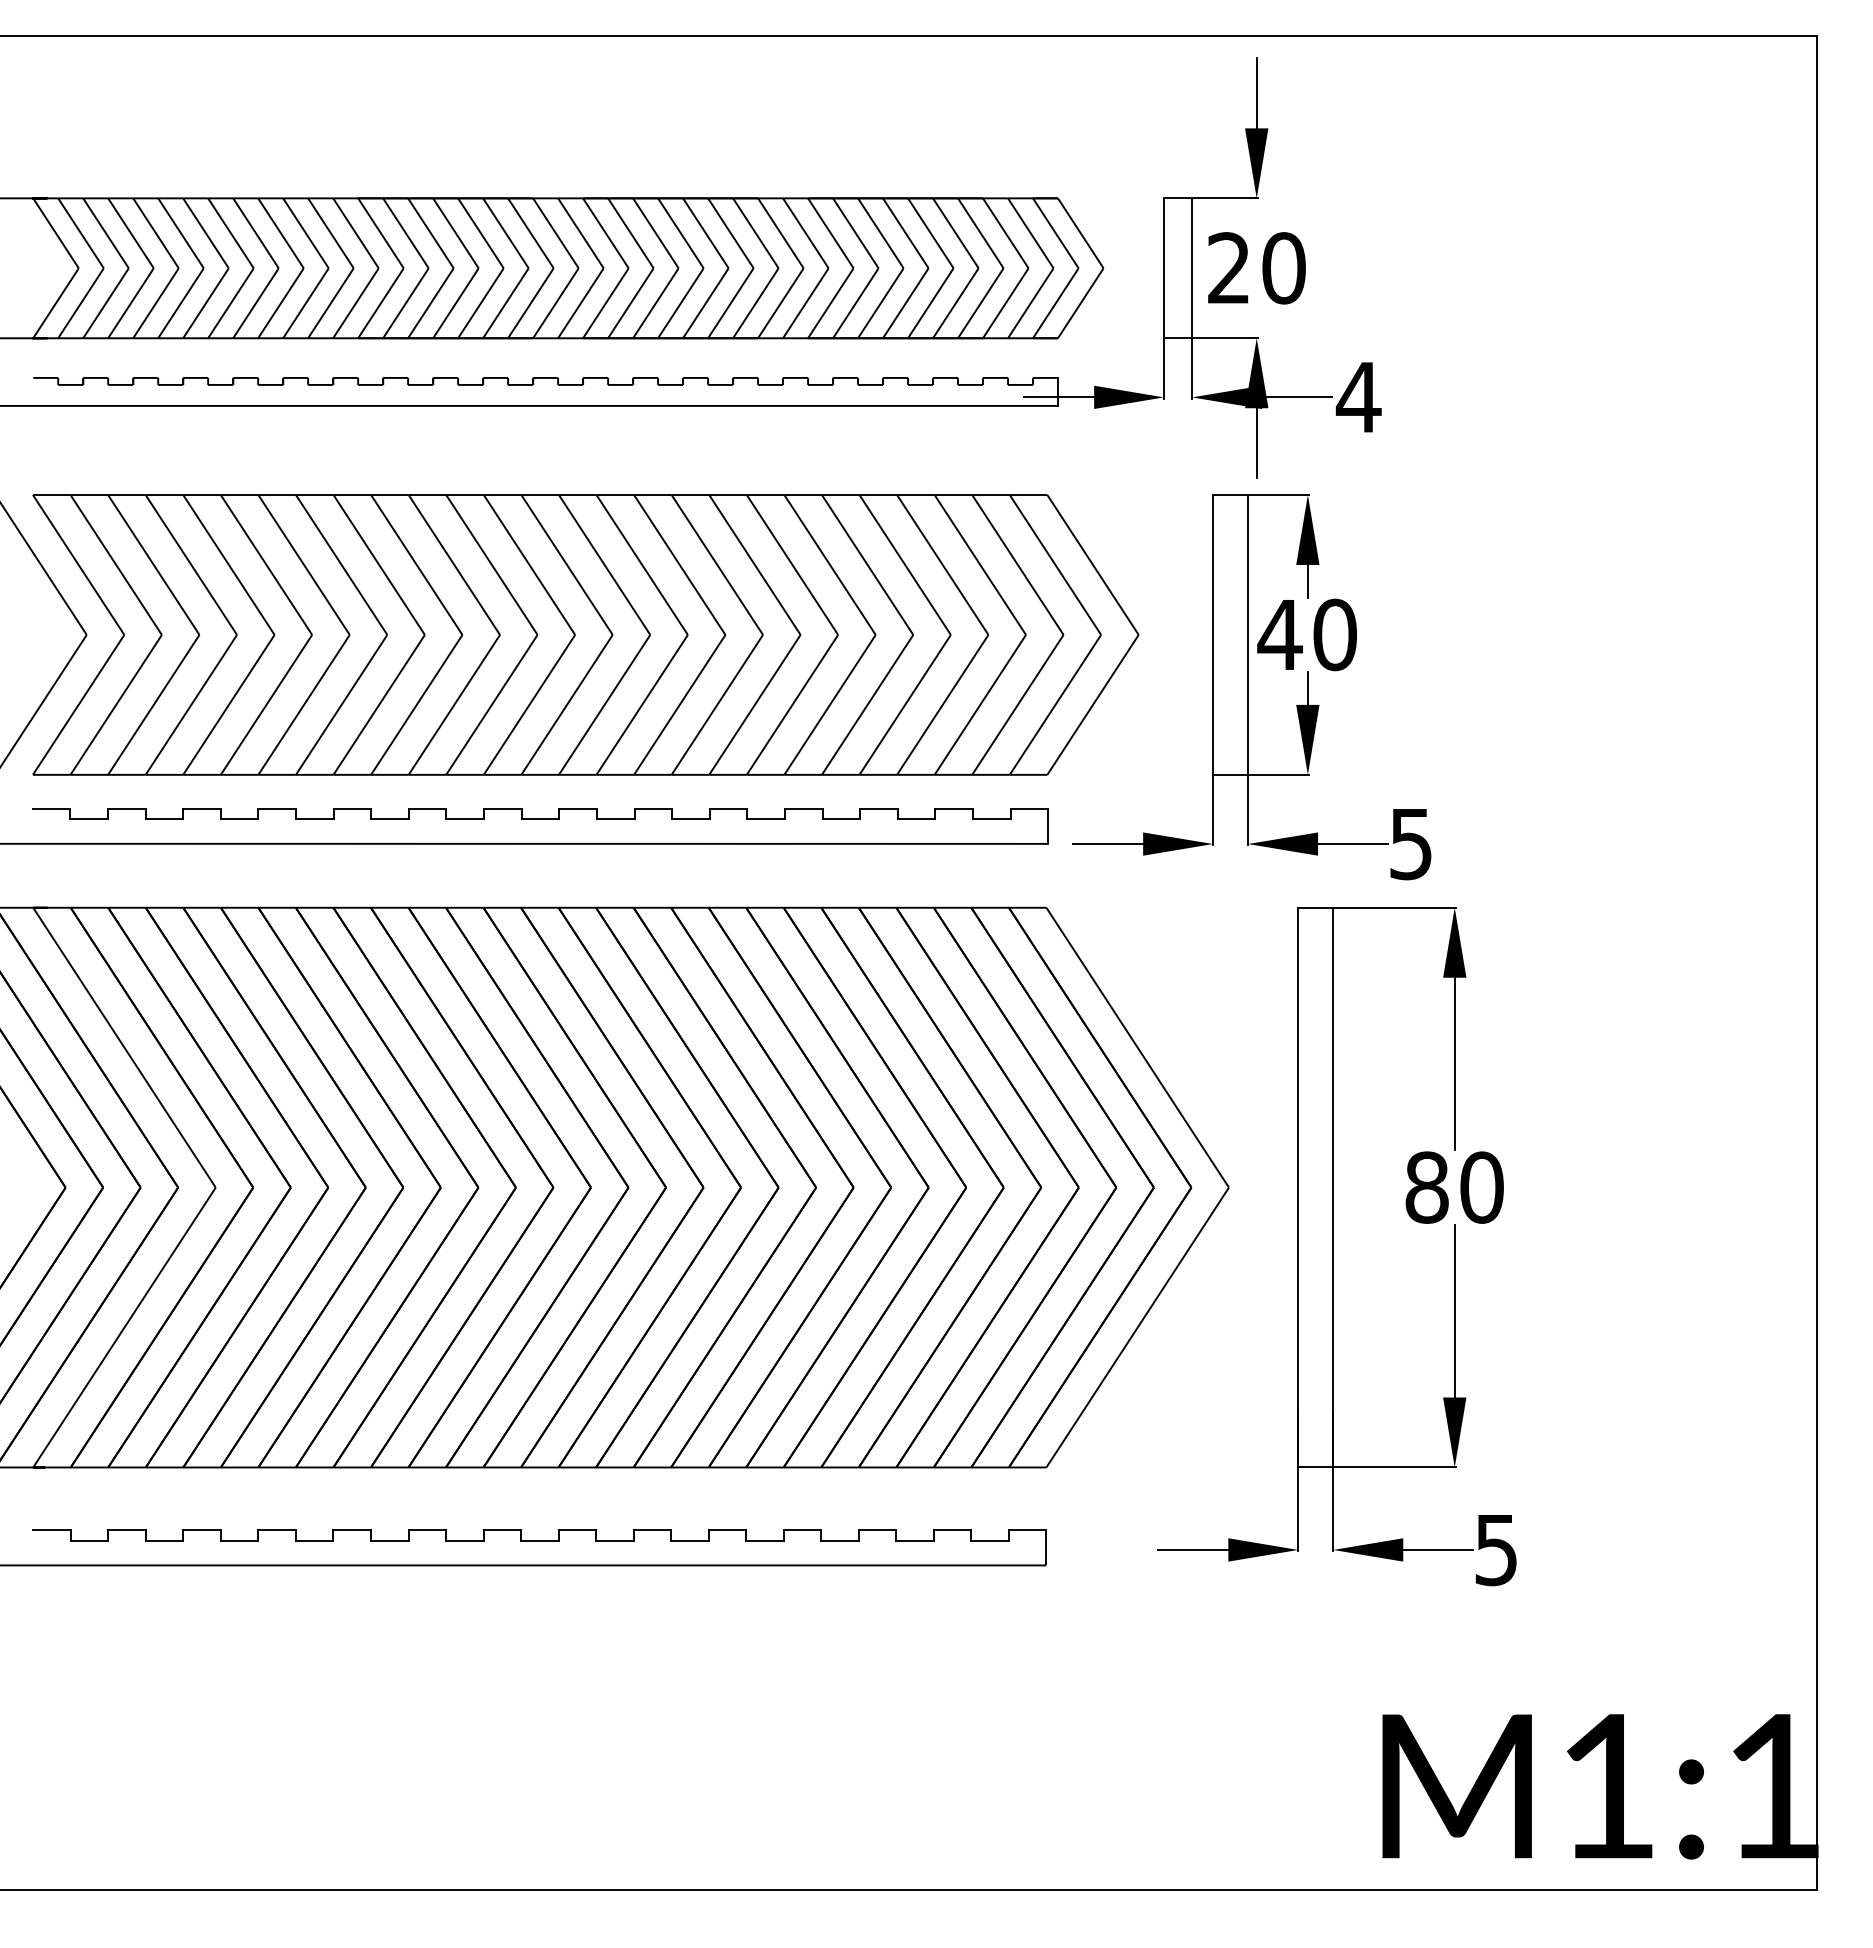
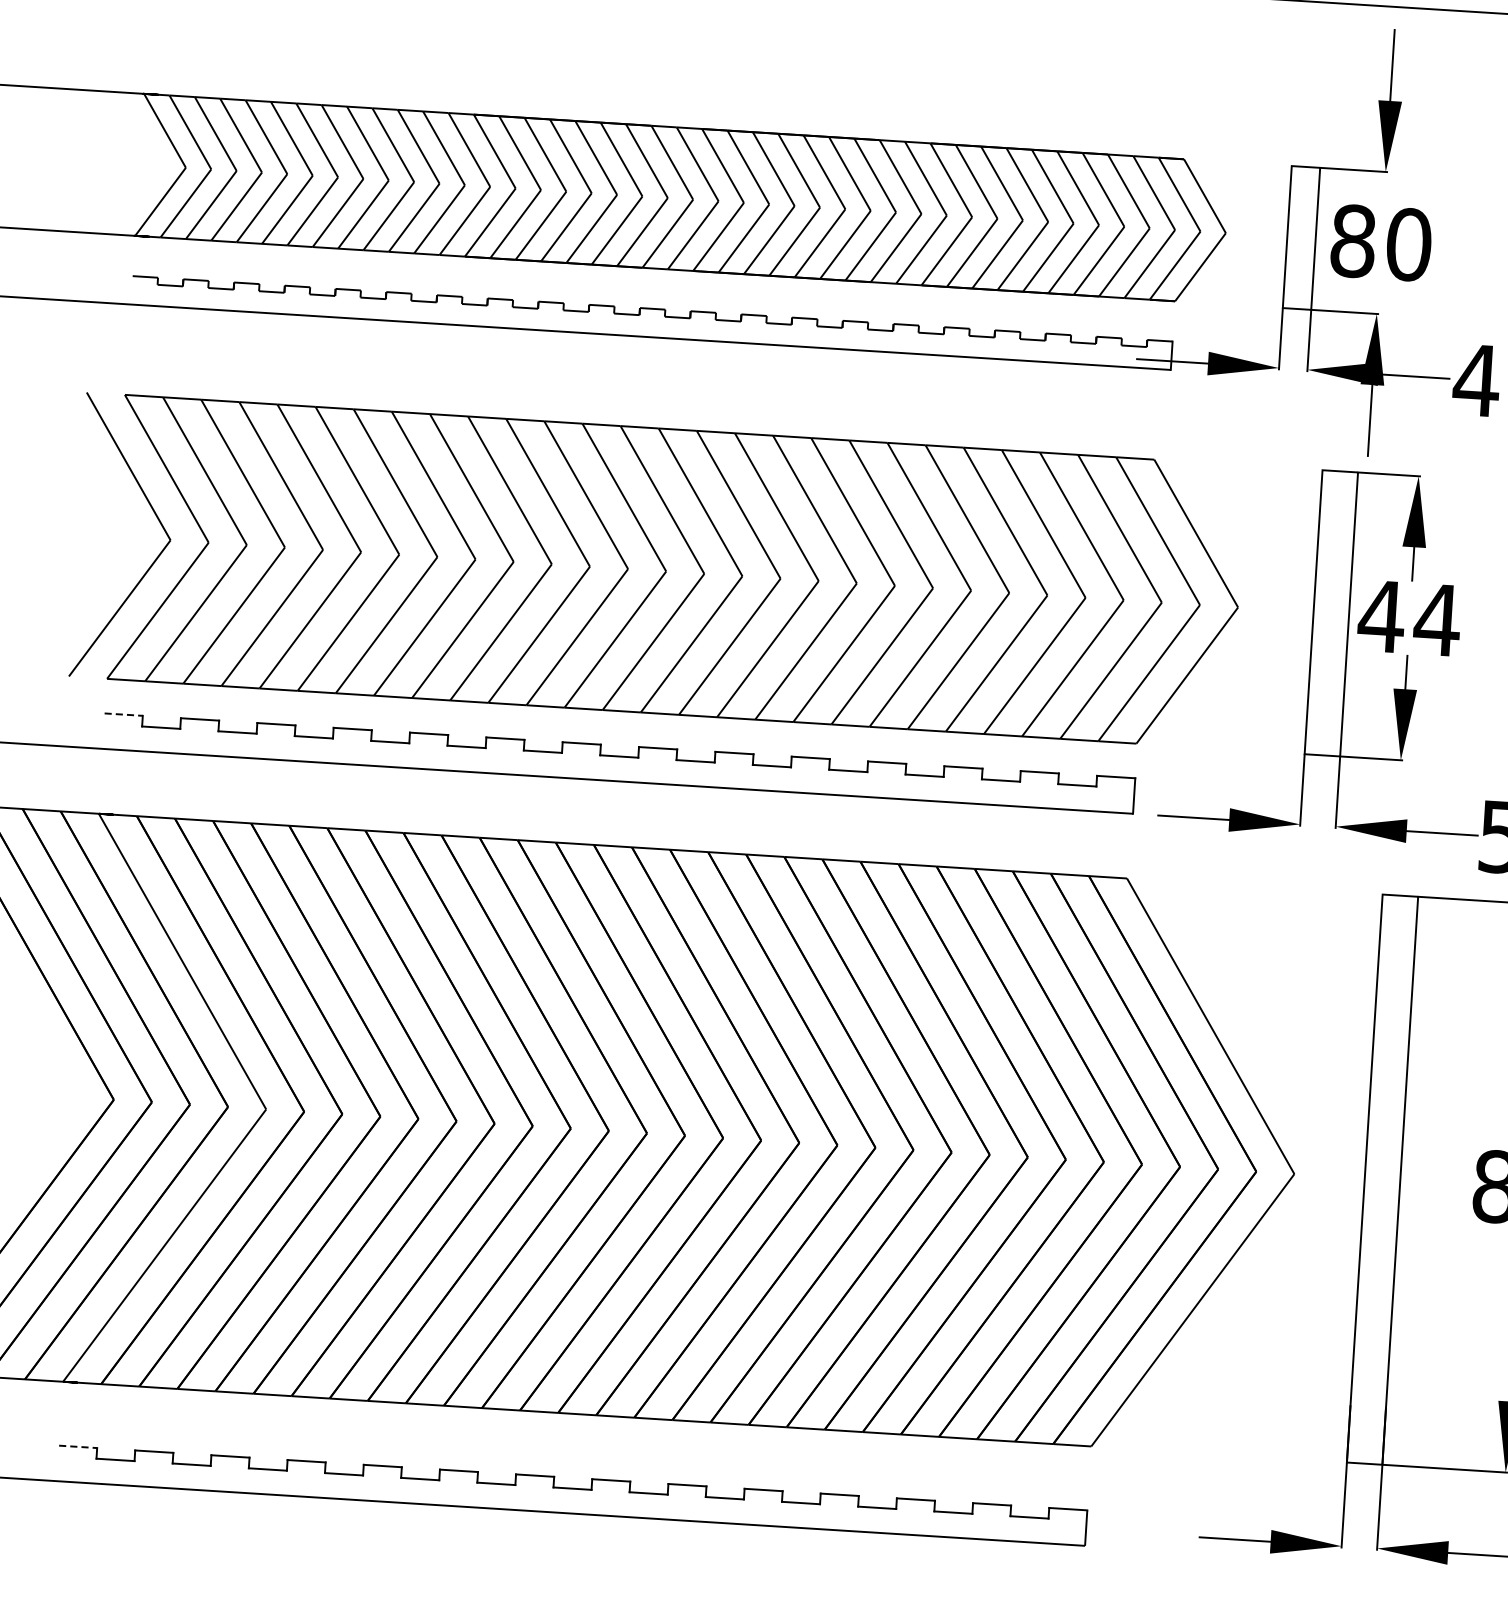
text: (1228, 268) -> (1352, 241), 20 -> 80
text: (1334, 634) -> (1436, 619), 40 -> 44
line: (51, 808) -> (123, 714), solid -> dashed
line: (51, 1530) -> (77, 1446), solid -> dashed

